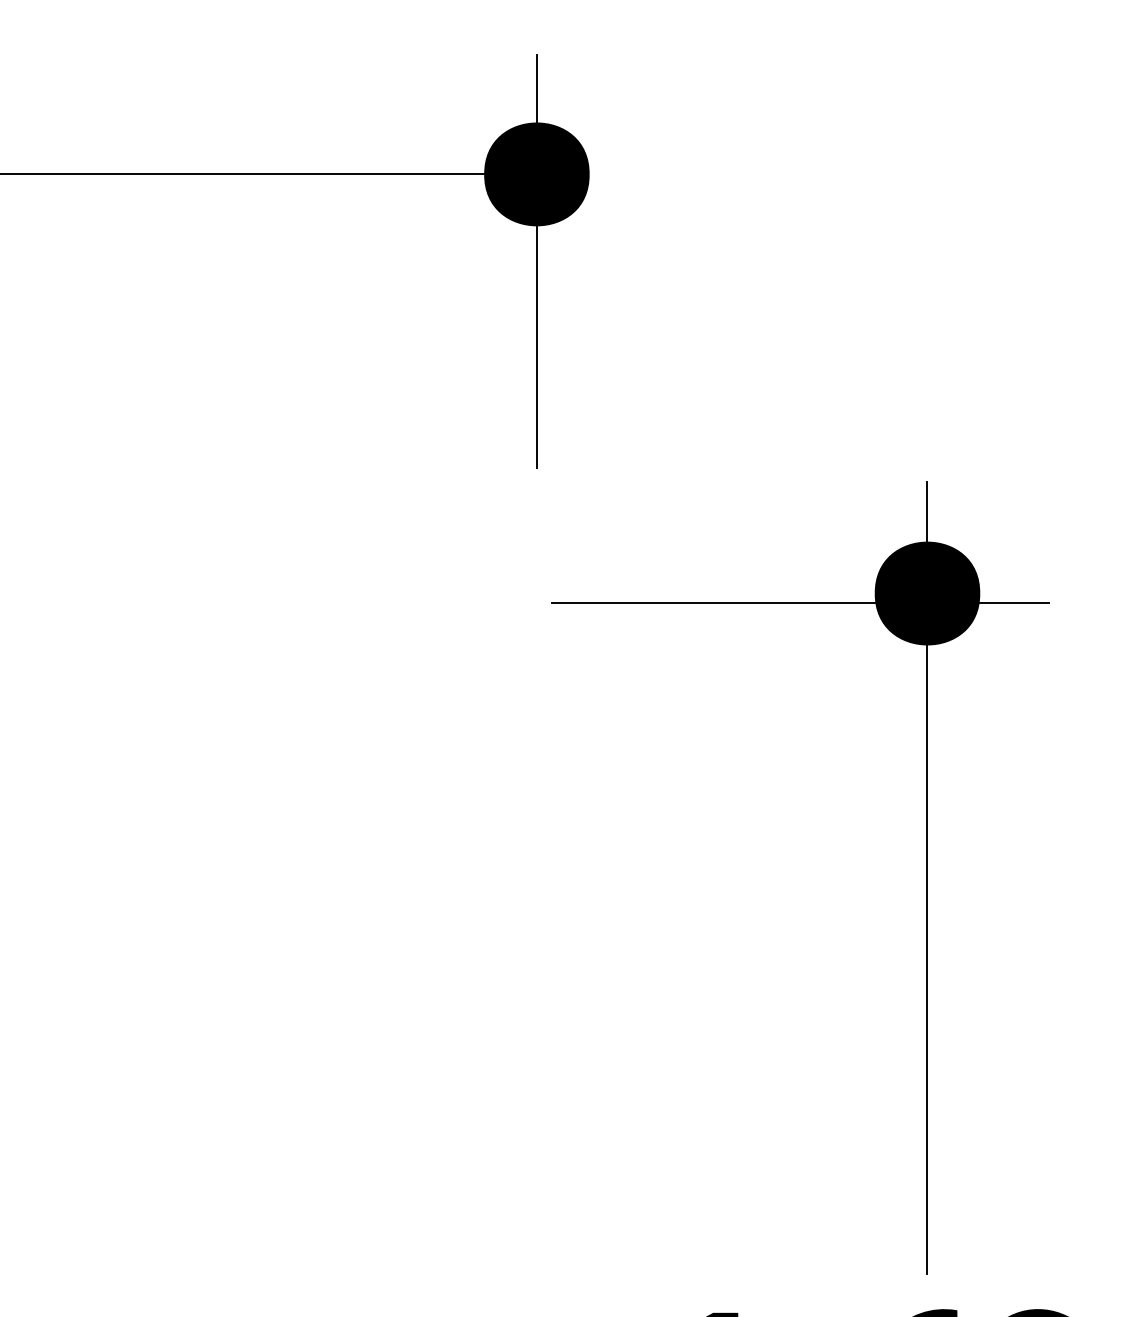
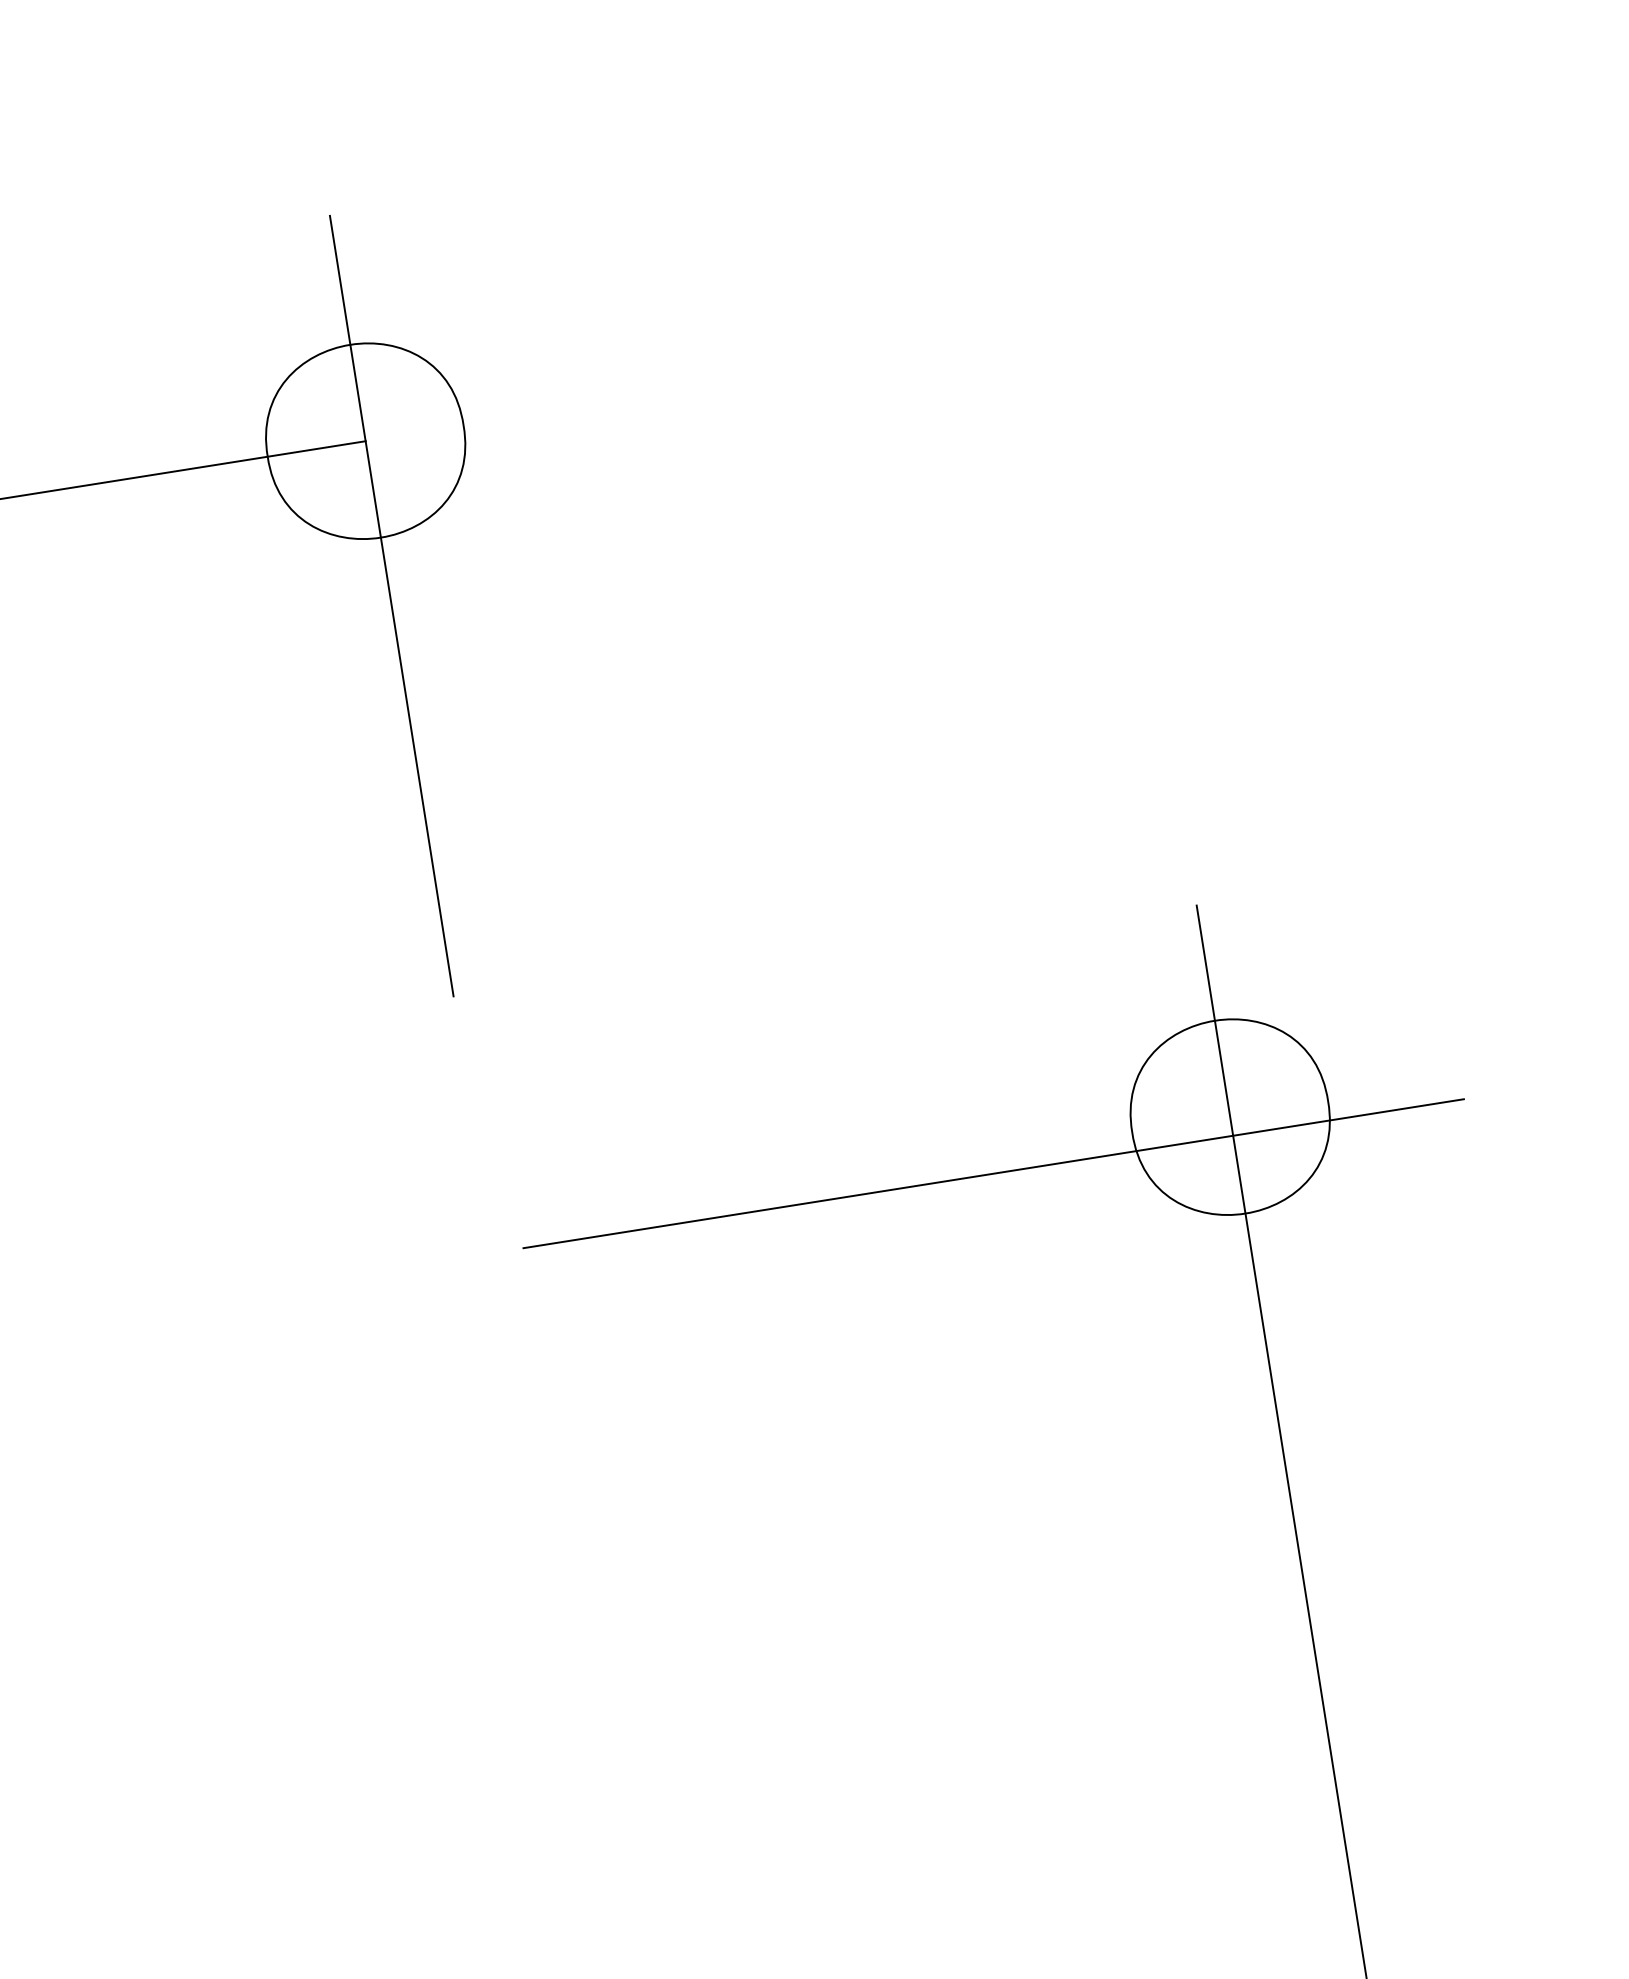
fill: (536, 174) -> (364, 441), removed
fill: (927, 593) -> (1230, 1117), removed

